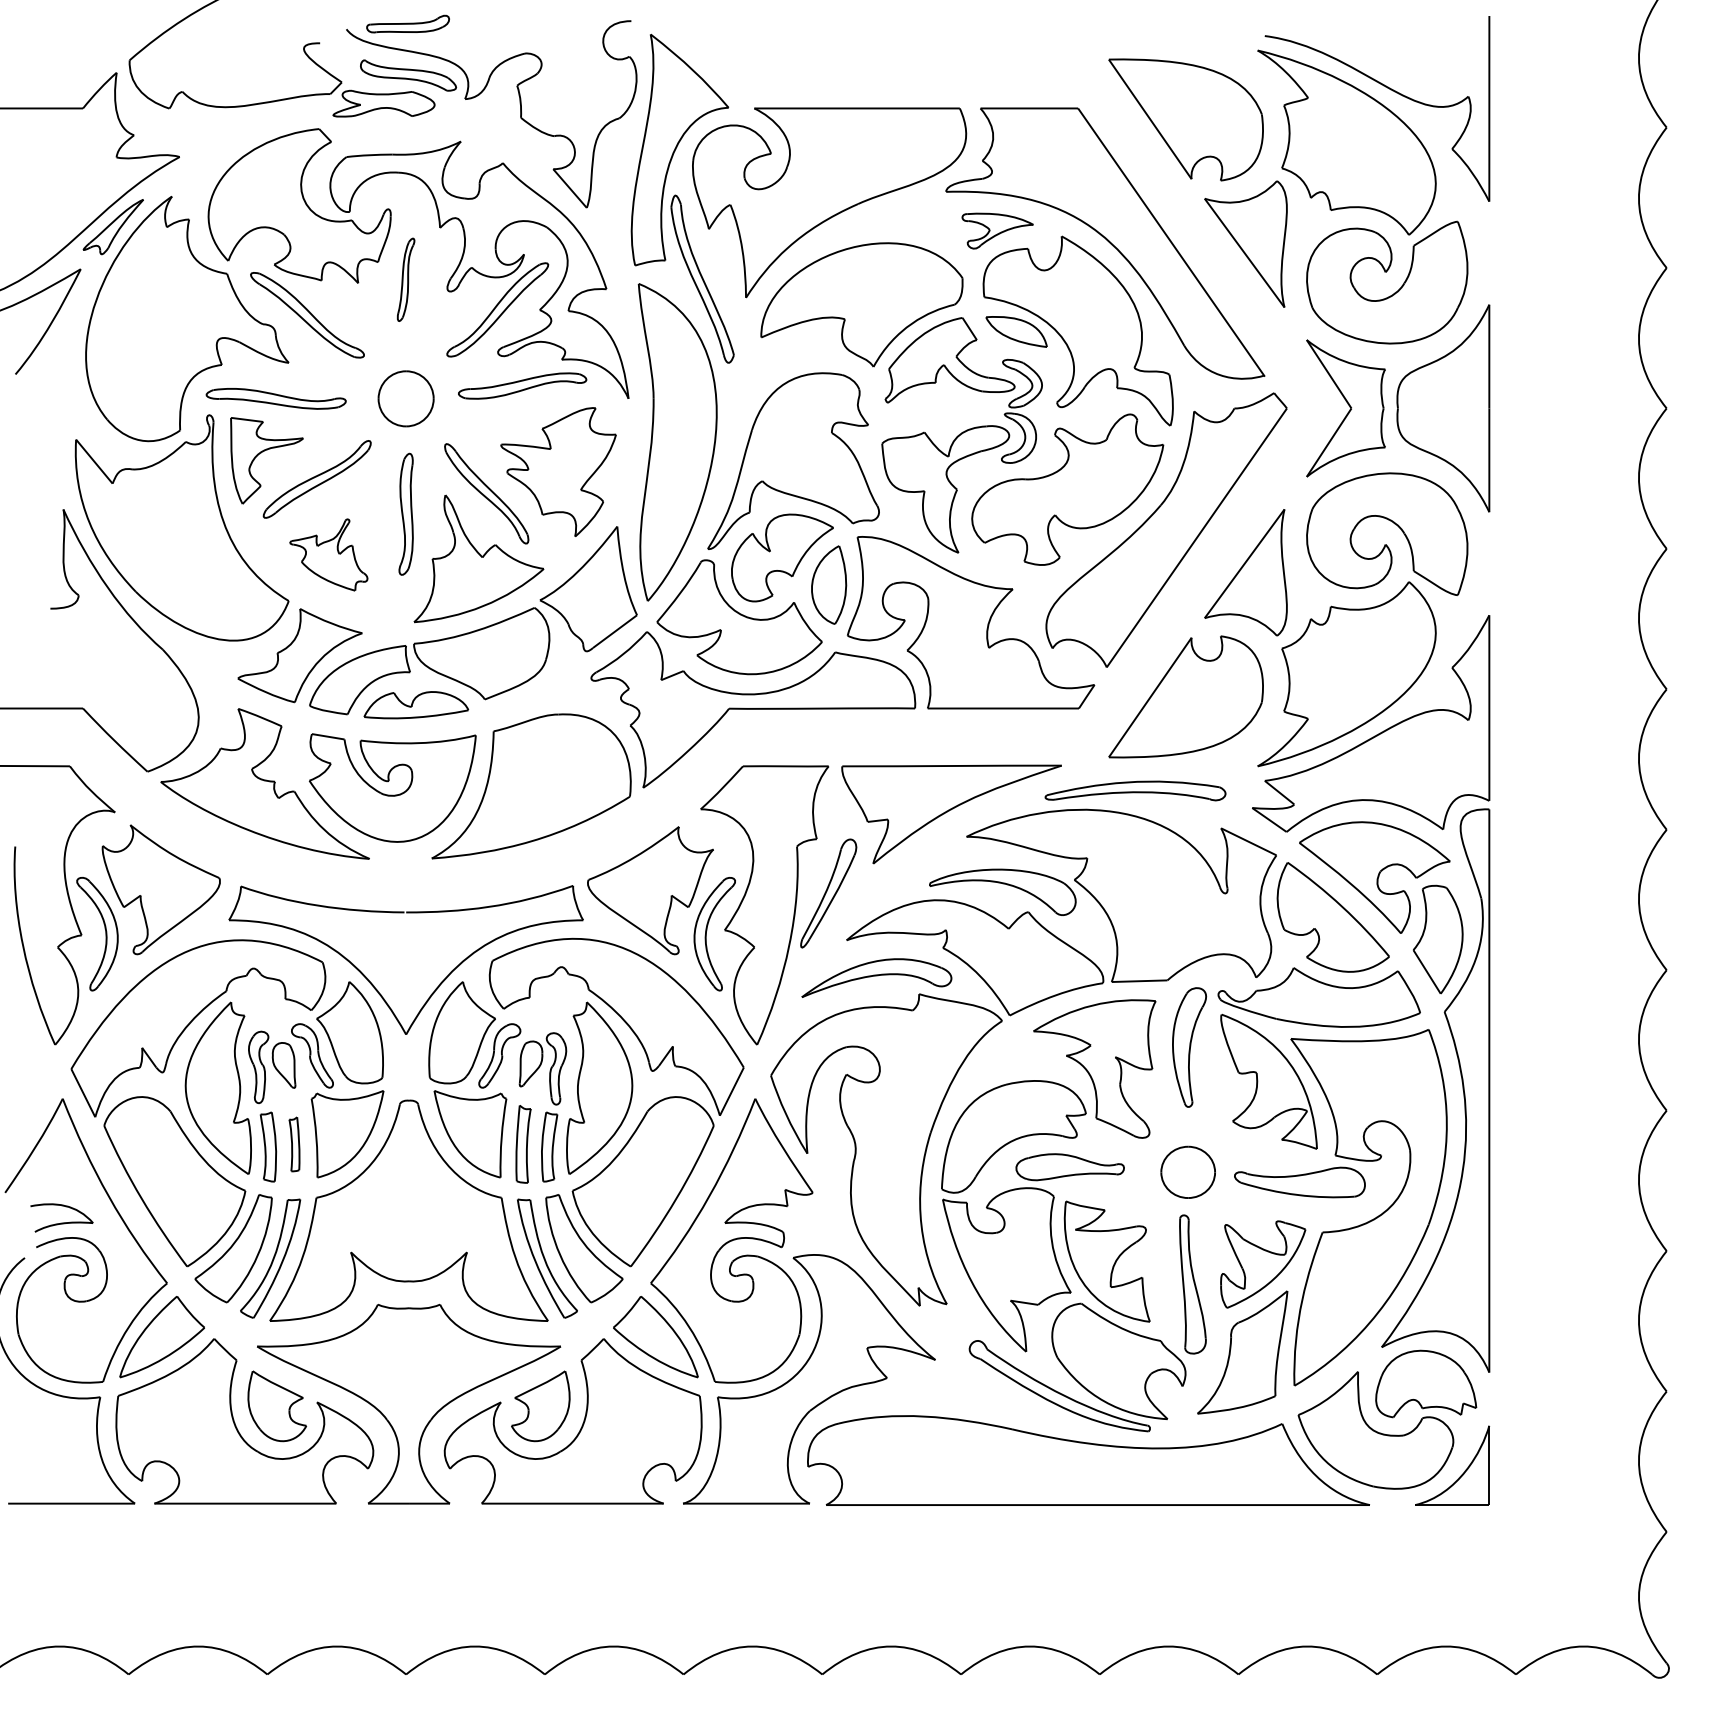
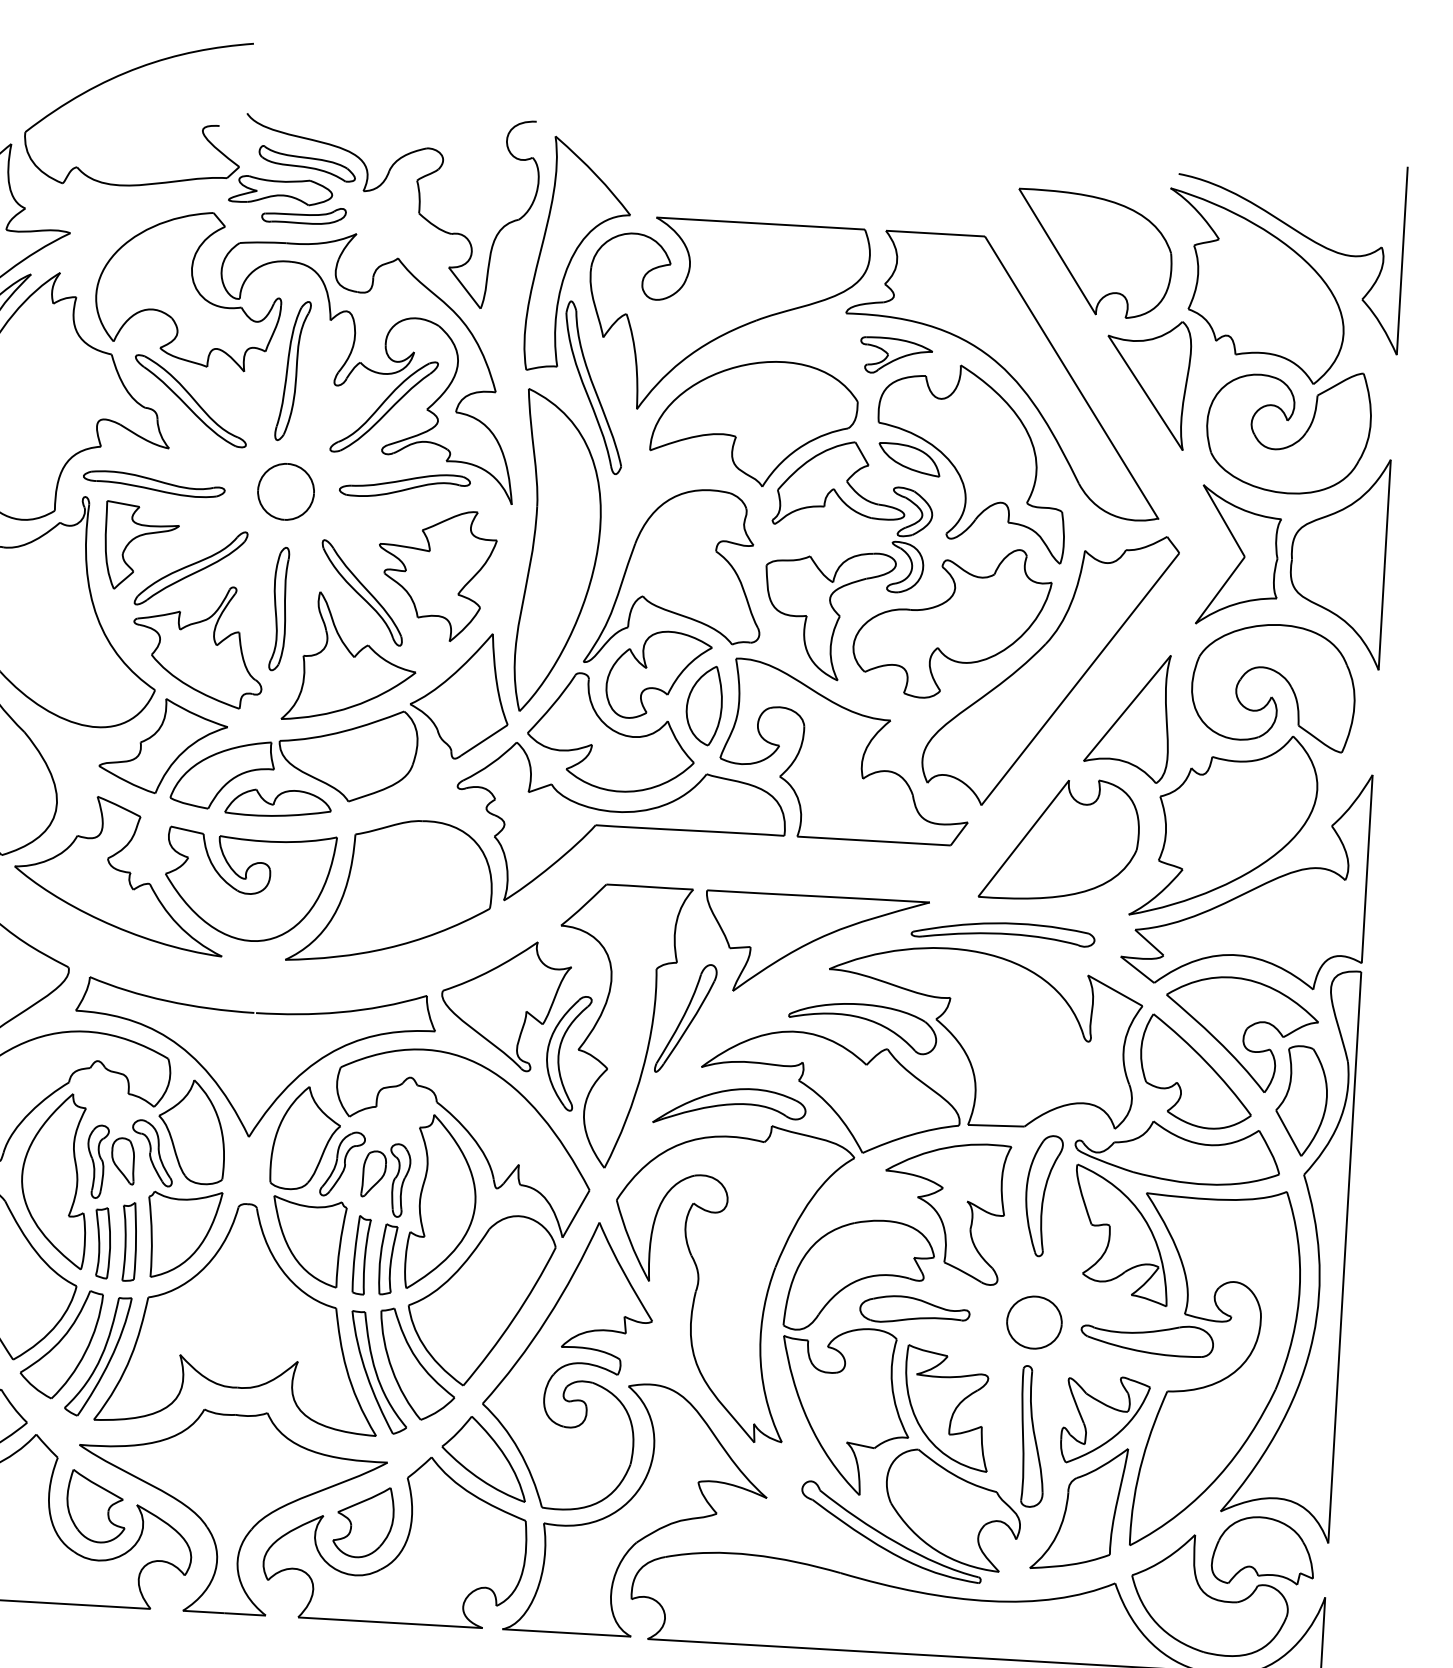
part: (407, 23) -> (303, 214), moved
part: (405, 279) -> (292, 370), size x1.67
part: (328, 554) -> (198, 645), size x1.67
part: (294, 1144) -> (129, 1242), size x1.43

